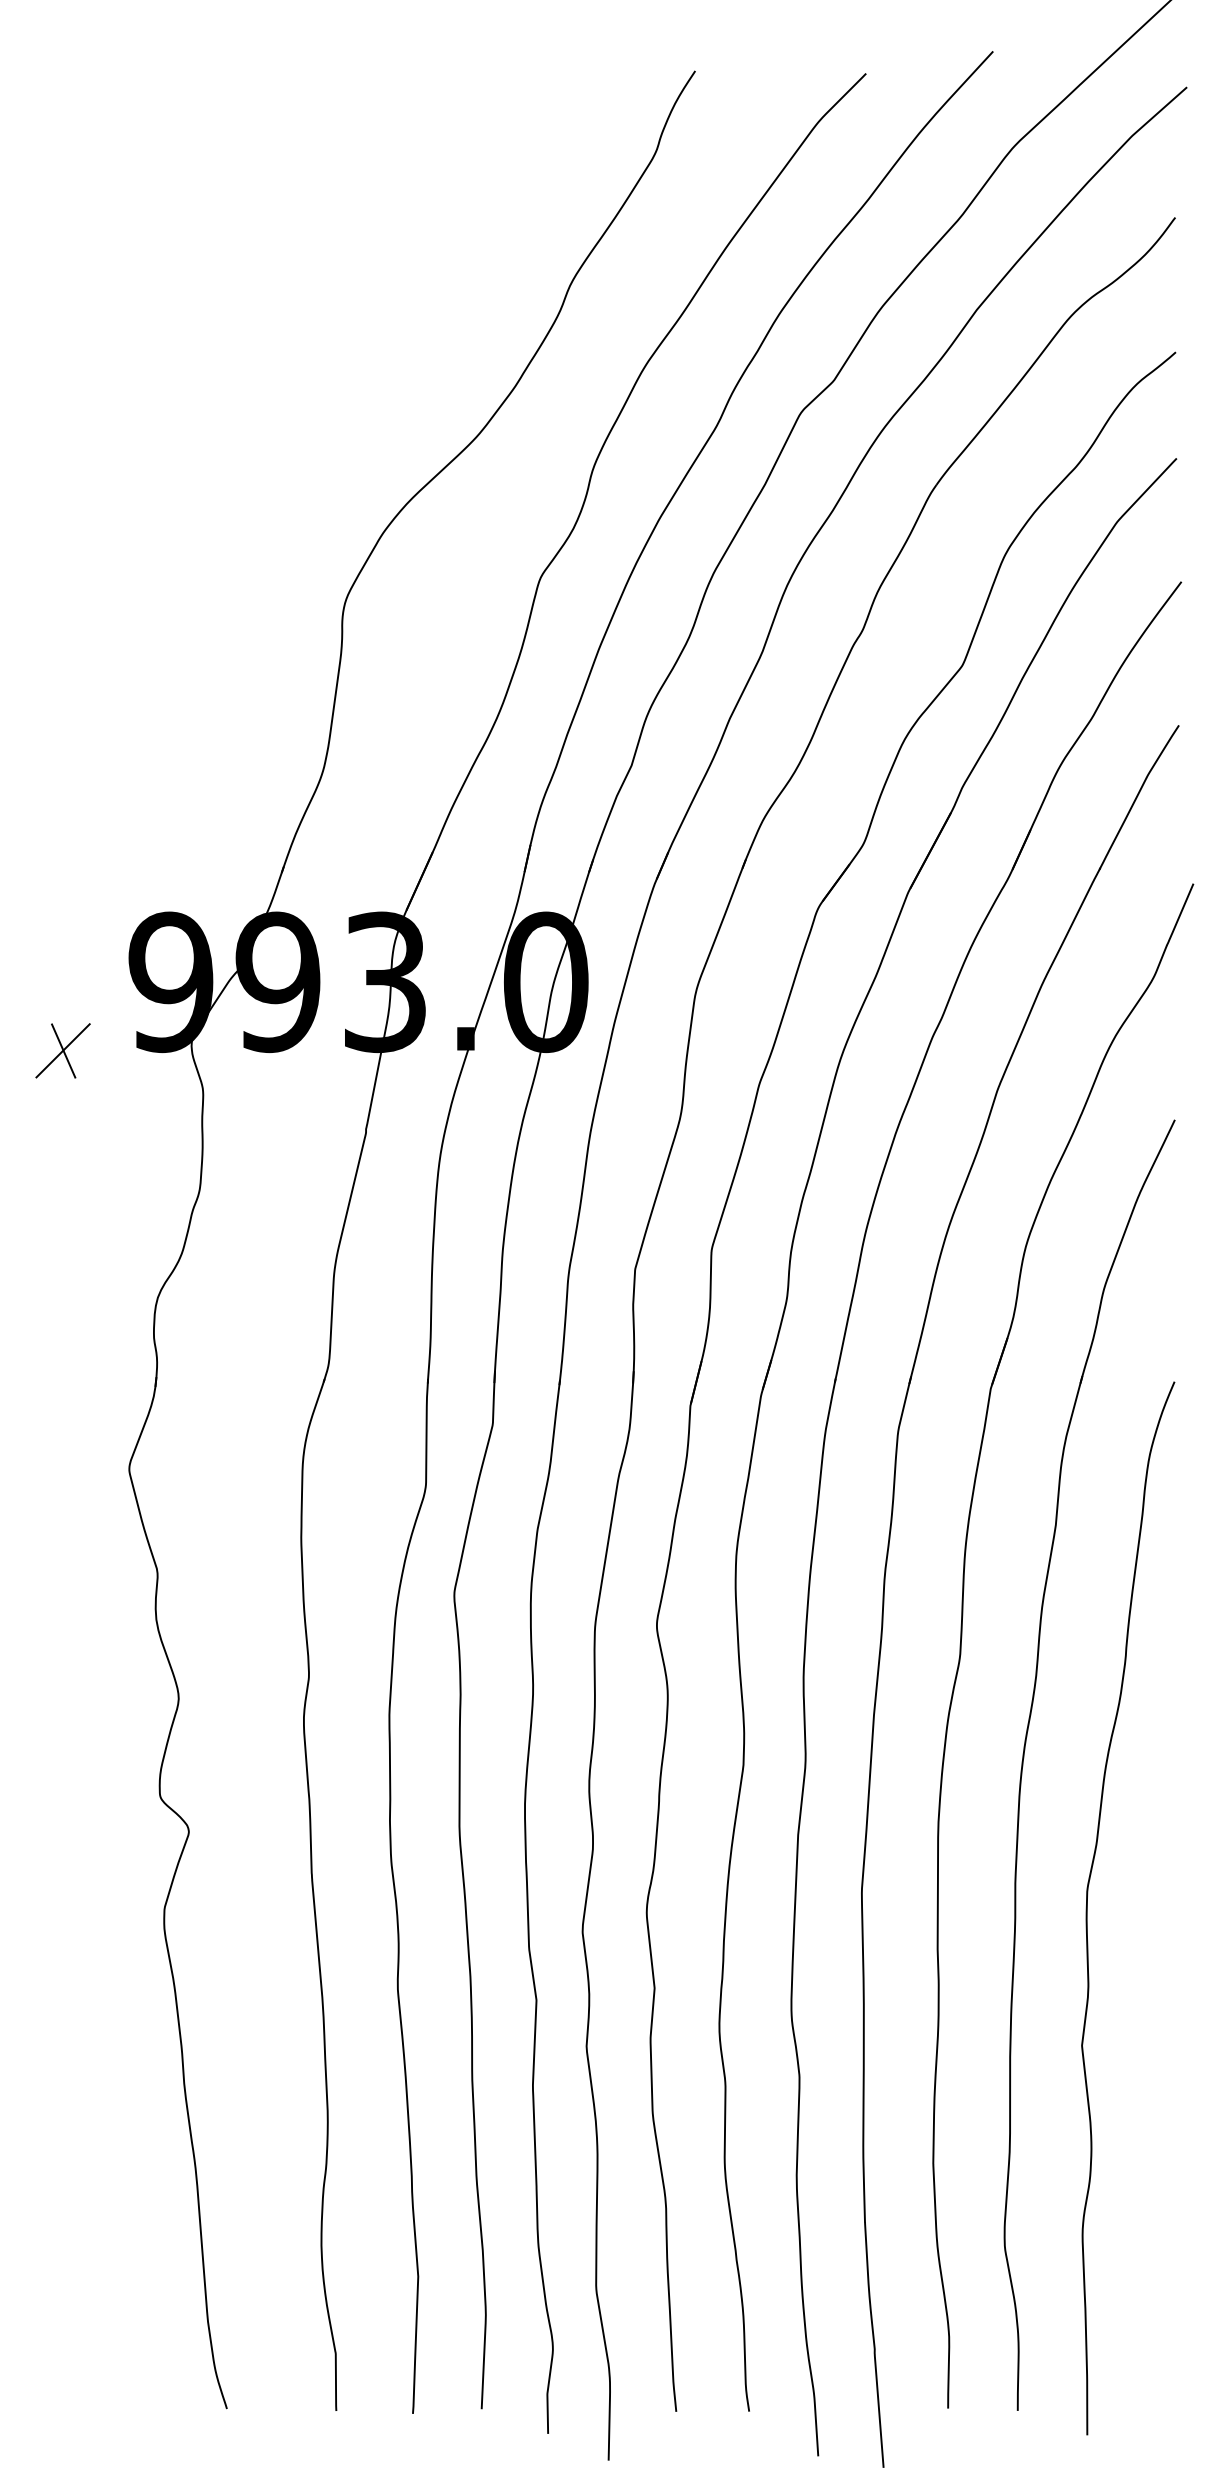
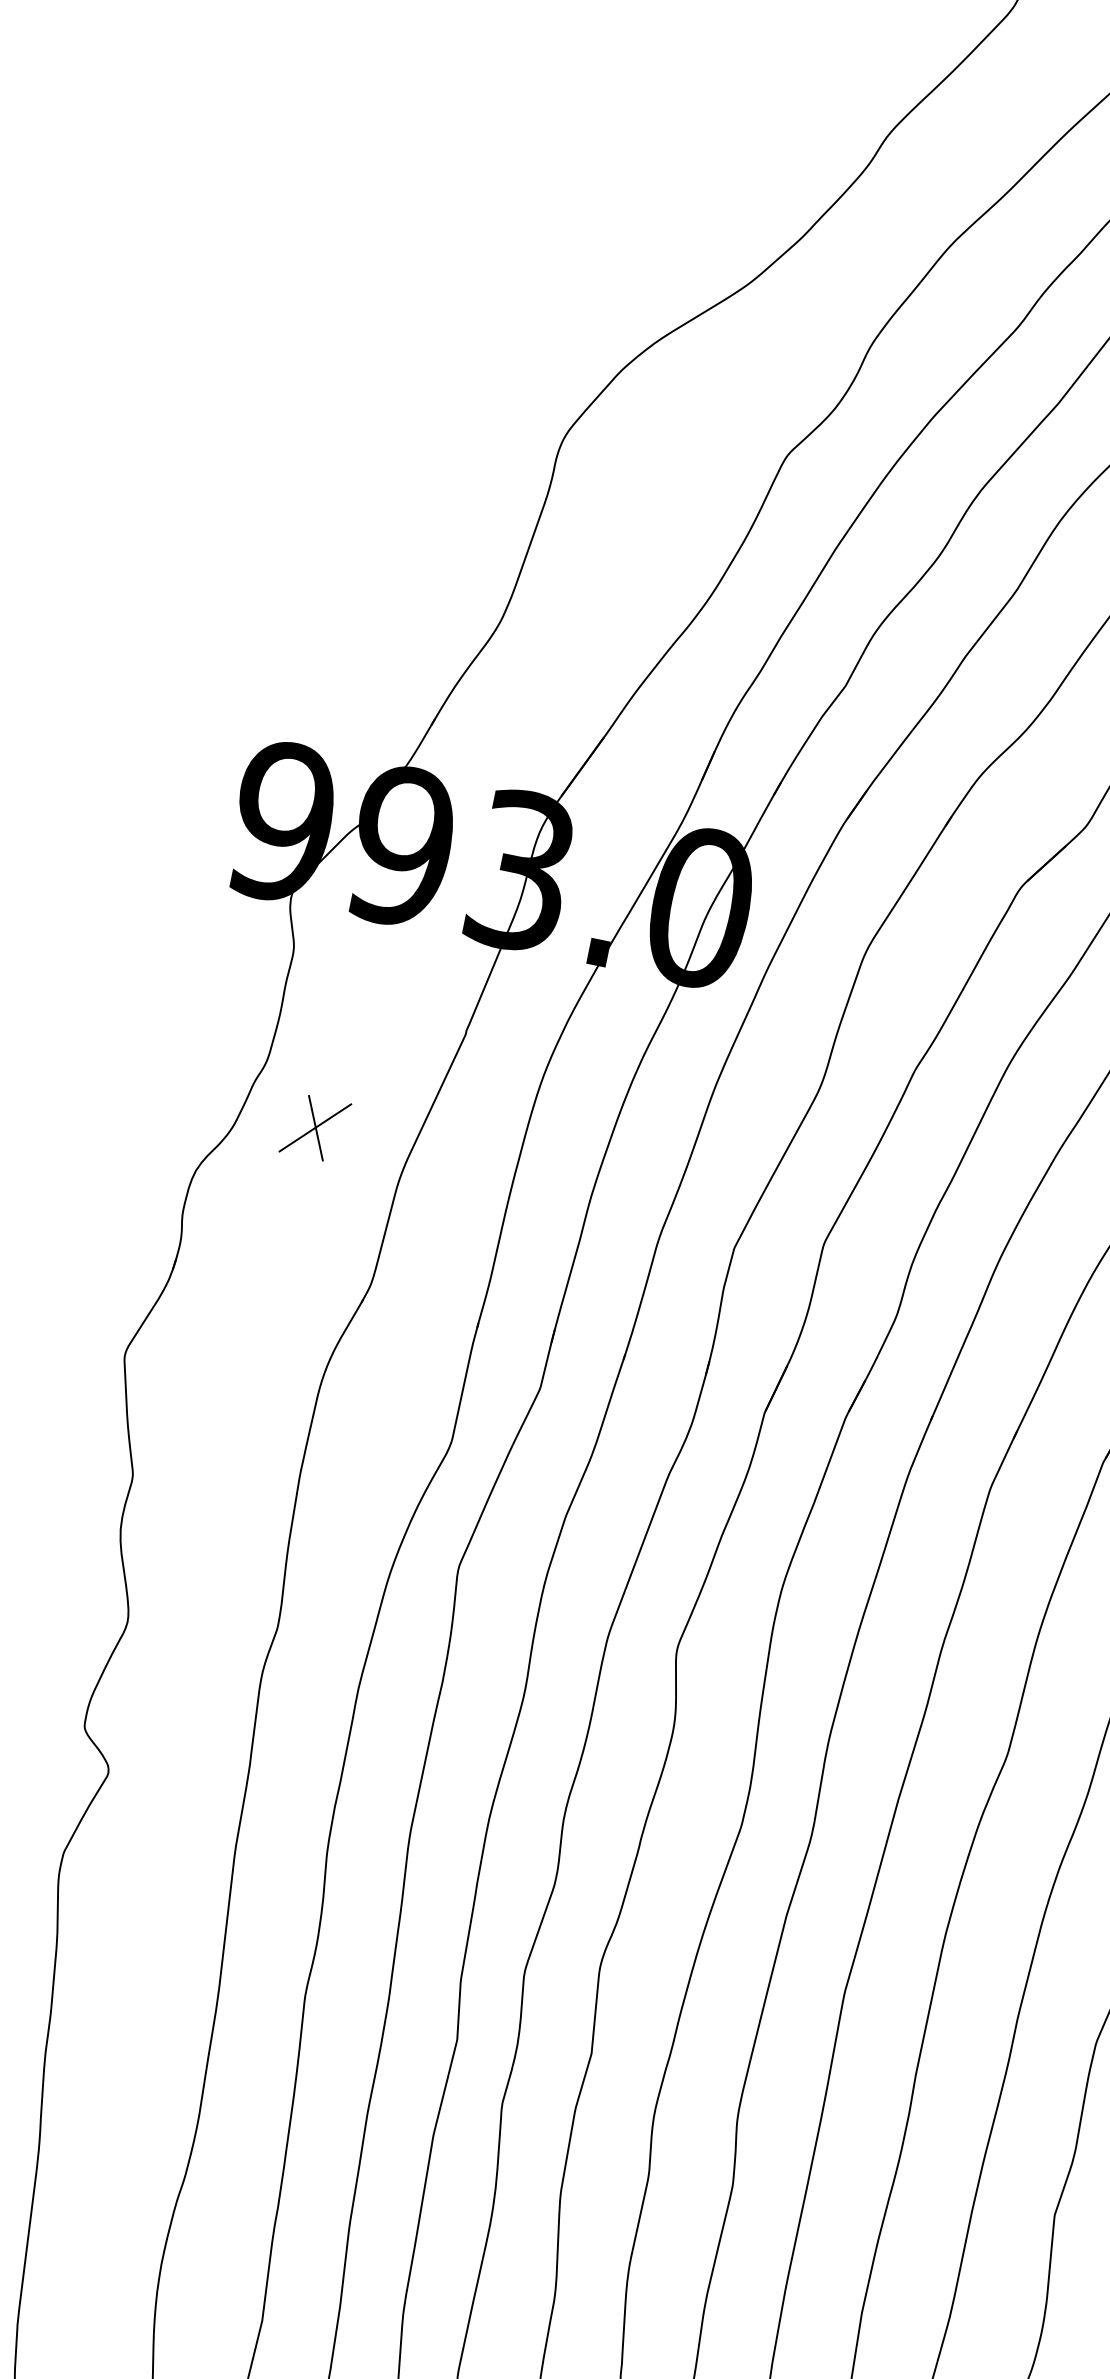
part: (62, 1050) -> (314, 1127), moved

